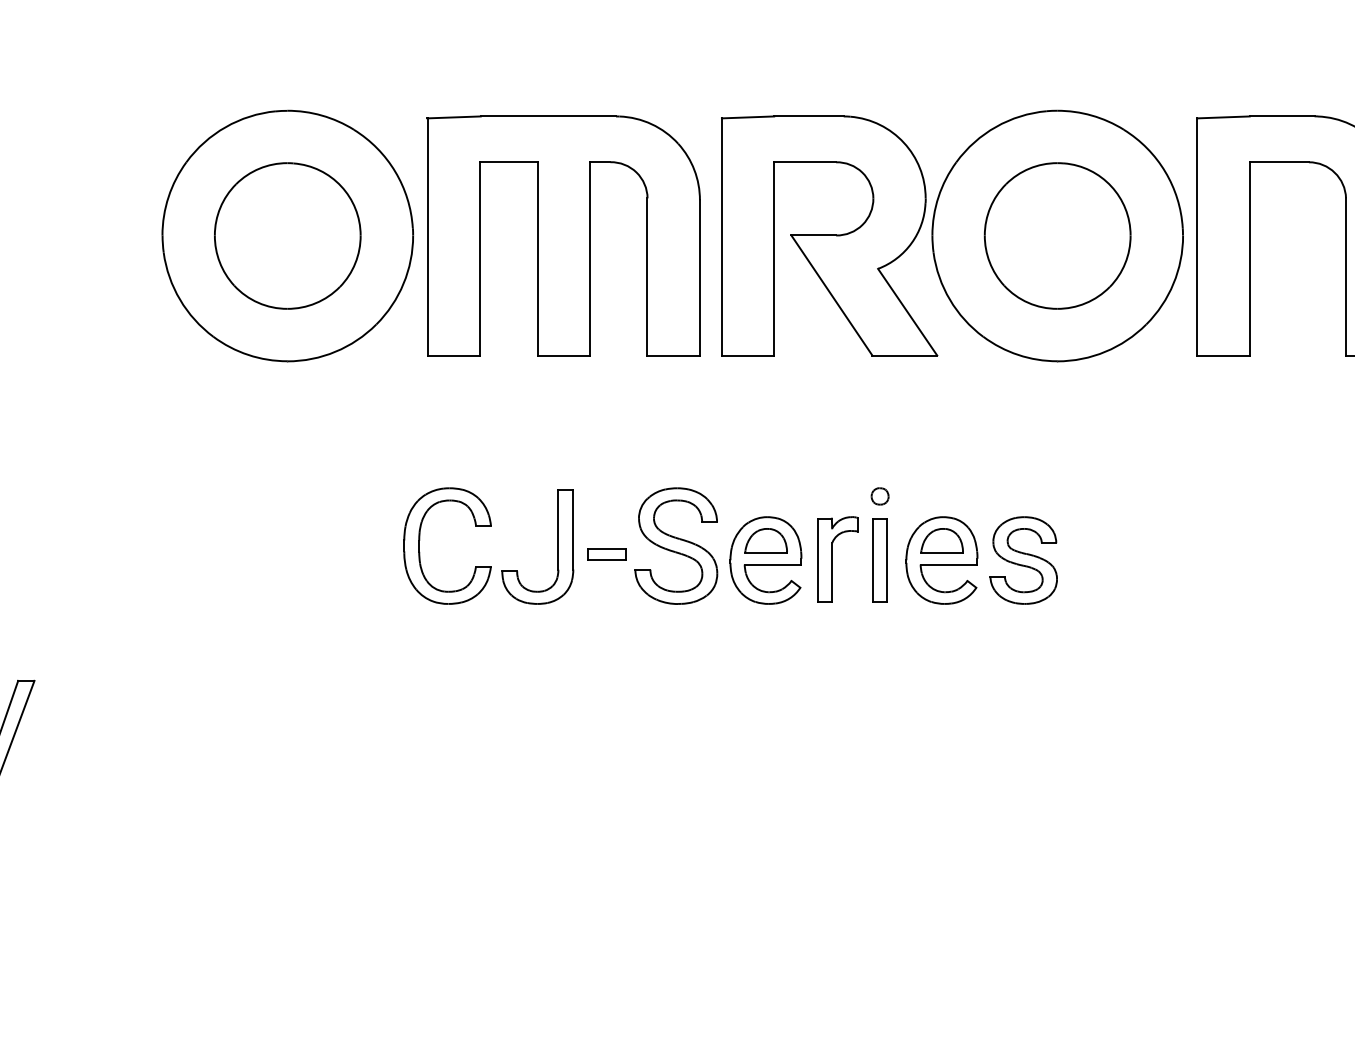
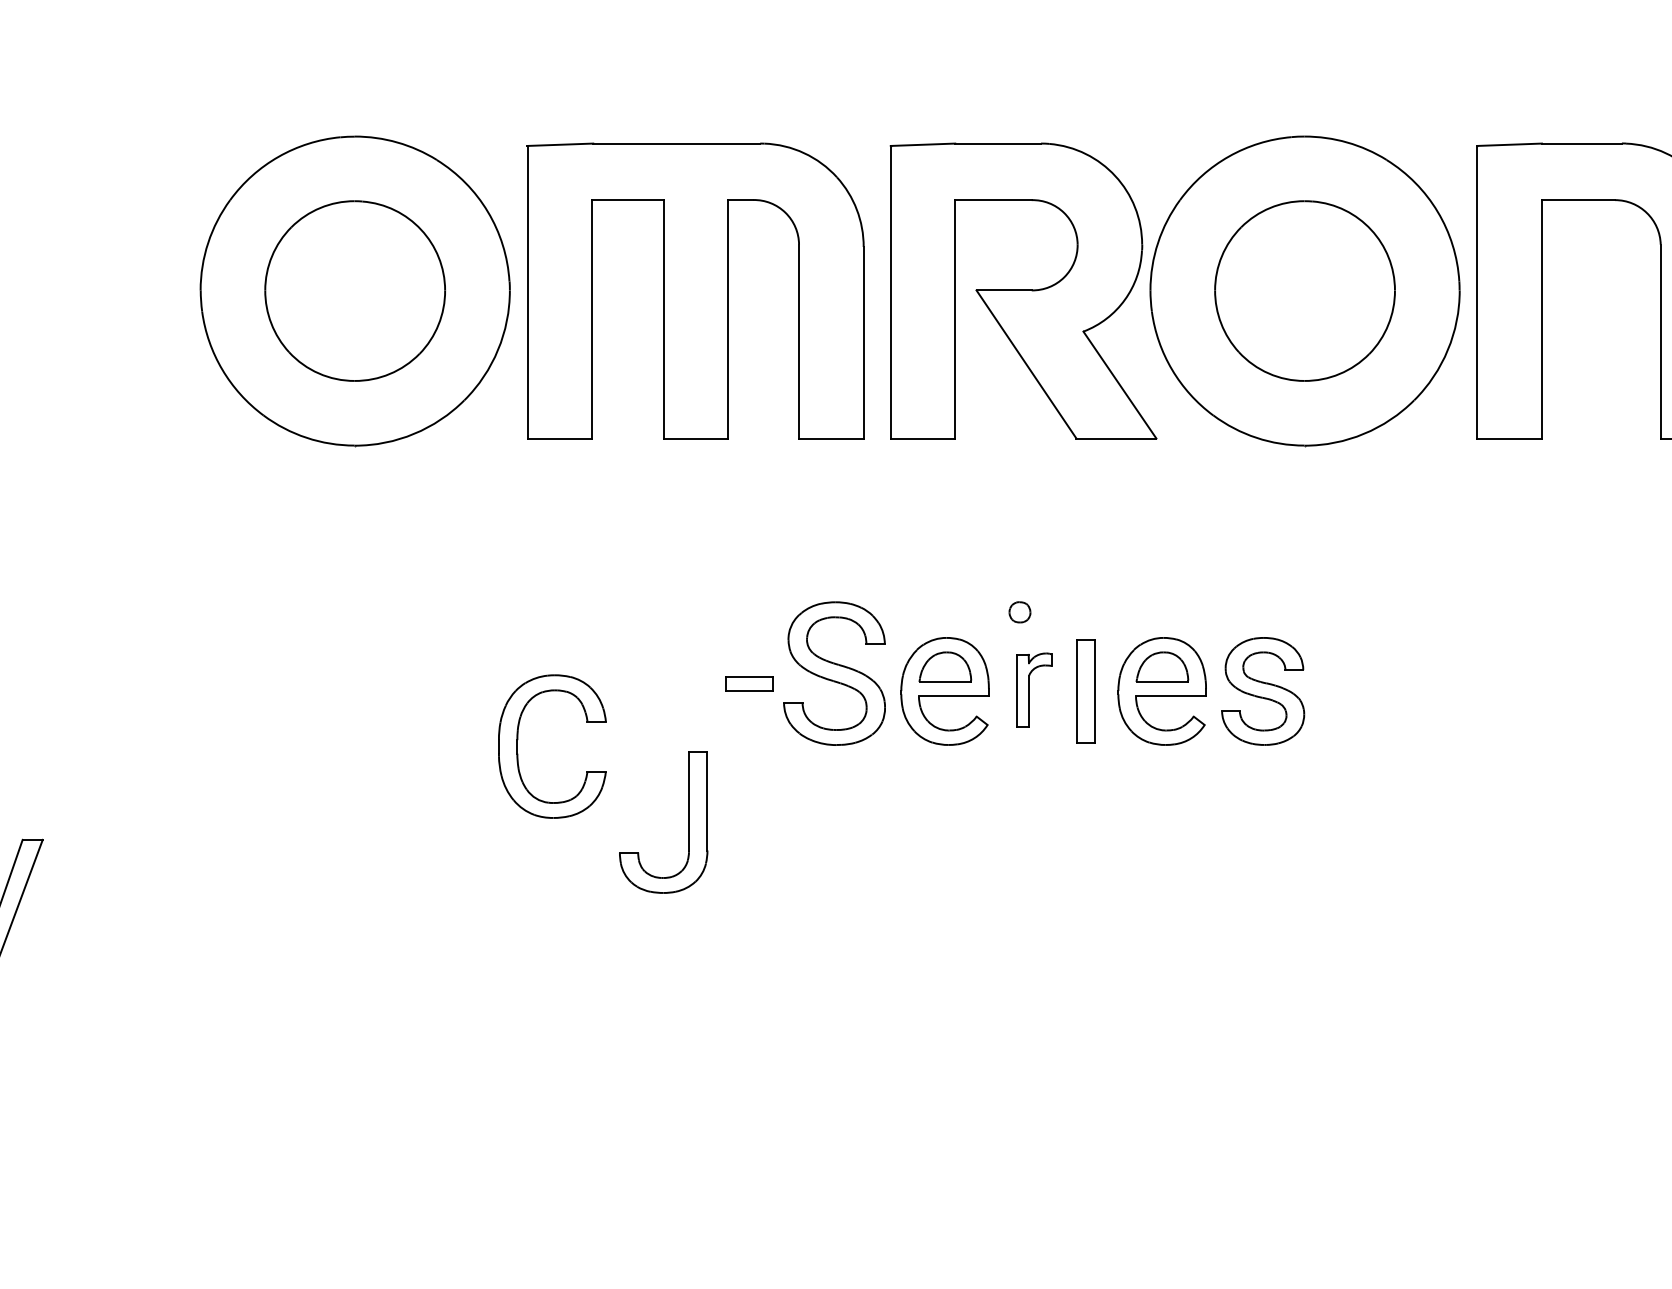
part: (879, 496) -> (1019, 612), moved
part: (420, 540) -> (518, 739), moved
part: (557, 546) -> (688, 822), moved
part: (837, 558) -> (1033, 689), size x0.7

